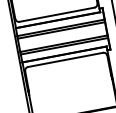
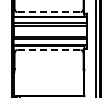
line: (57, 15) -> (49, 12), solid -> dashed
line: (66, 60) -> (49, 50), solid -> dashed

